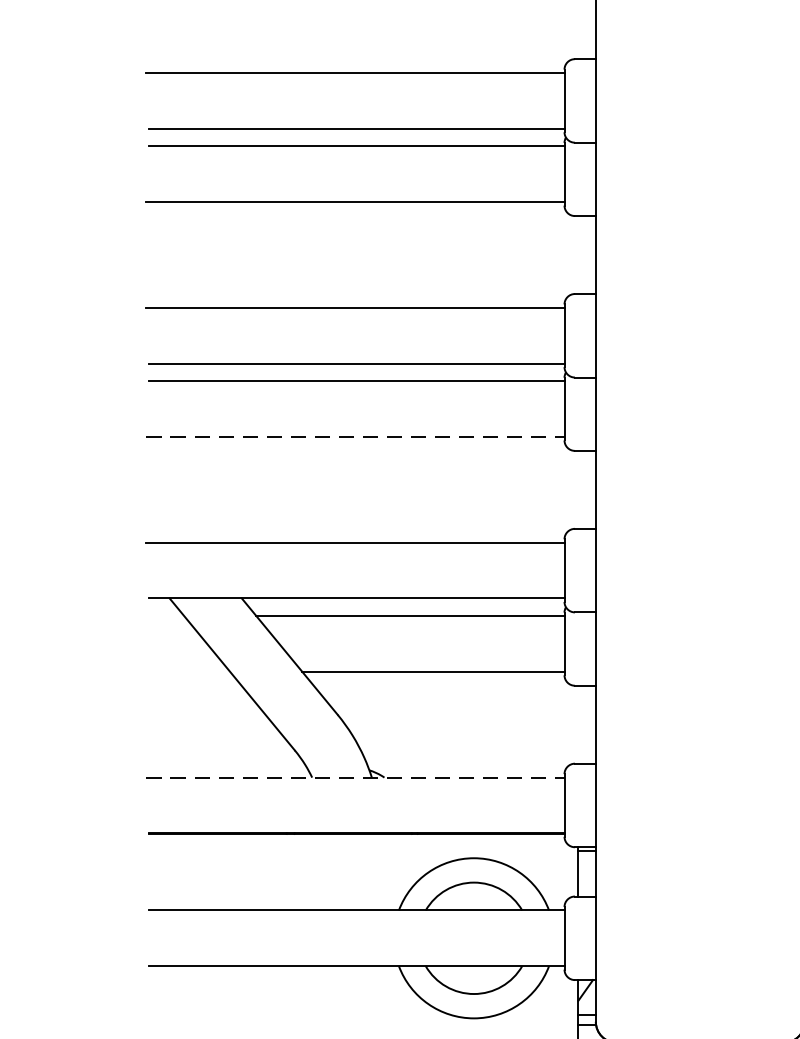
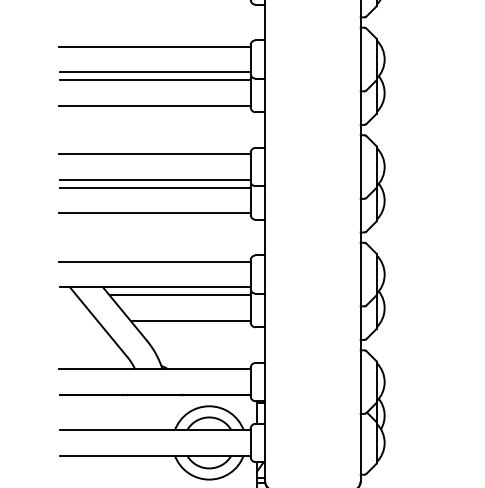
line: (356, 437) -> (155, 213), dashed -> solid
line: (356, 777) -> (155, 369), dashed -> solid

